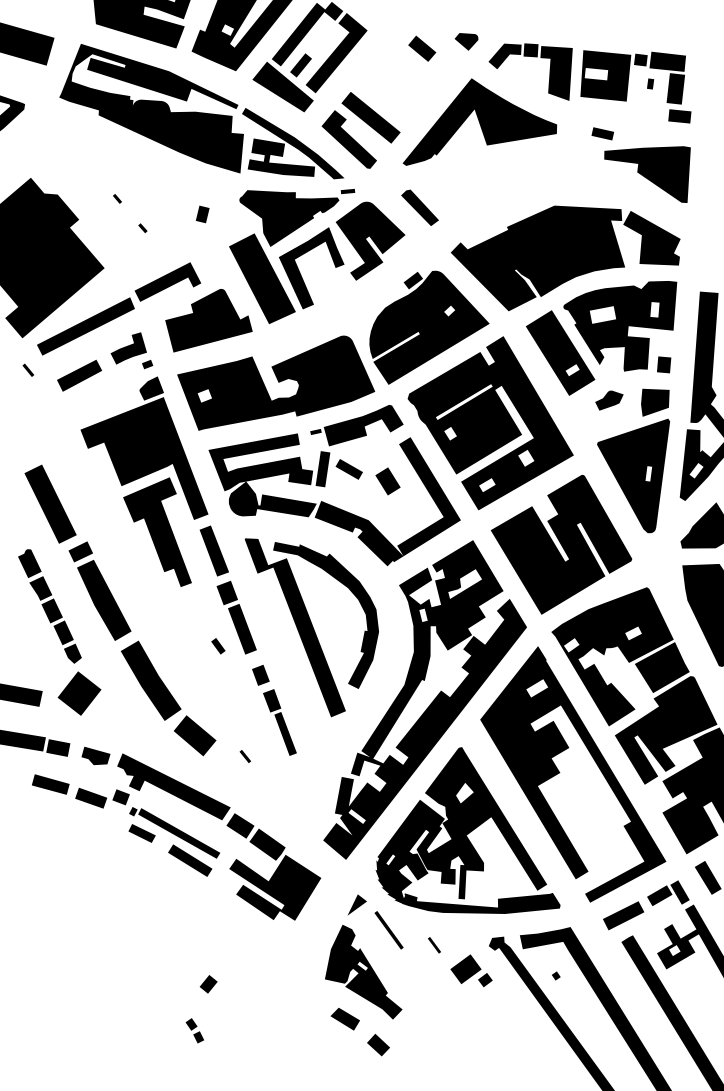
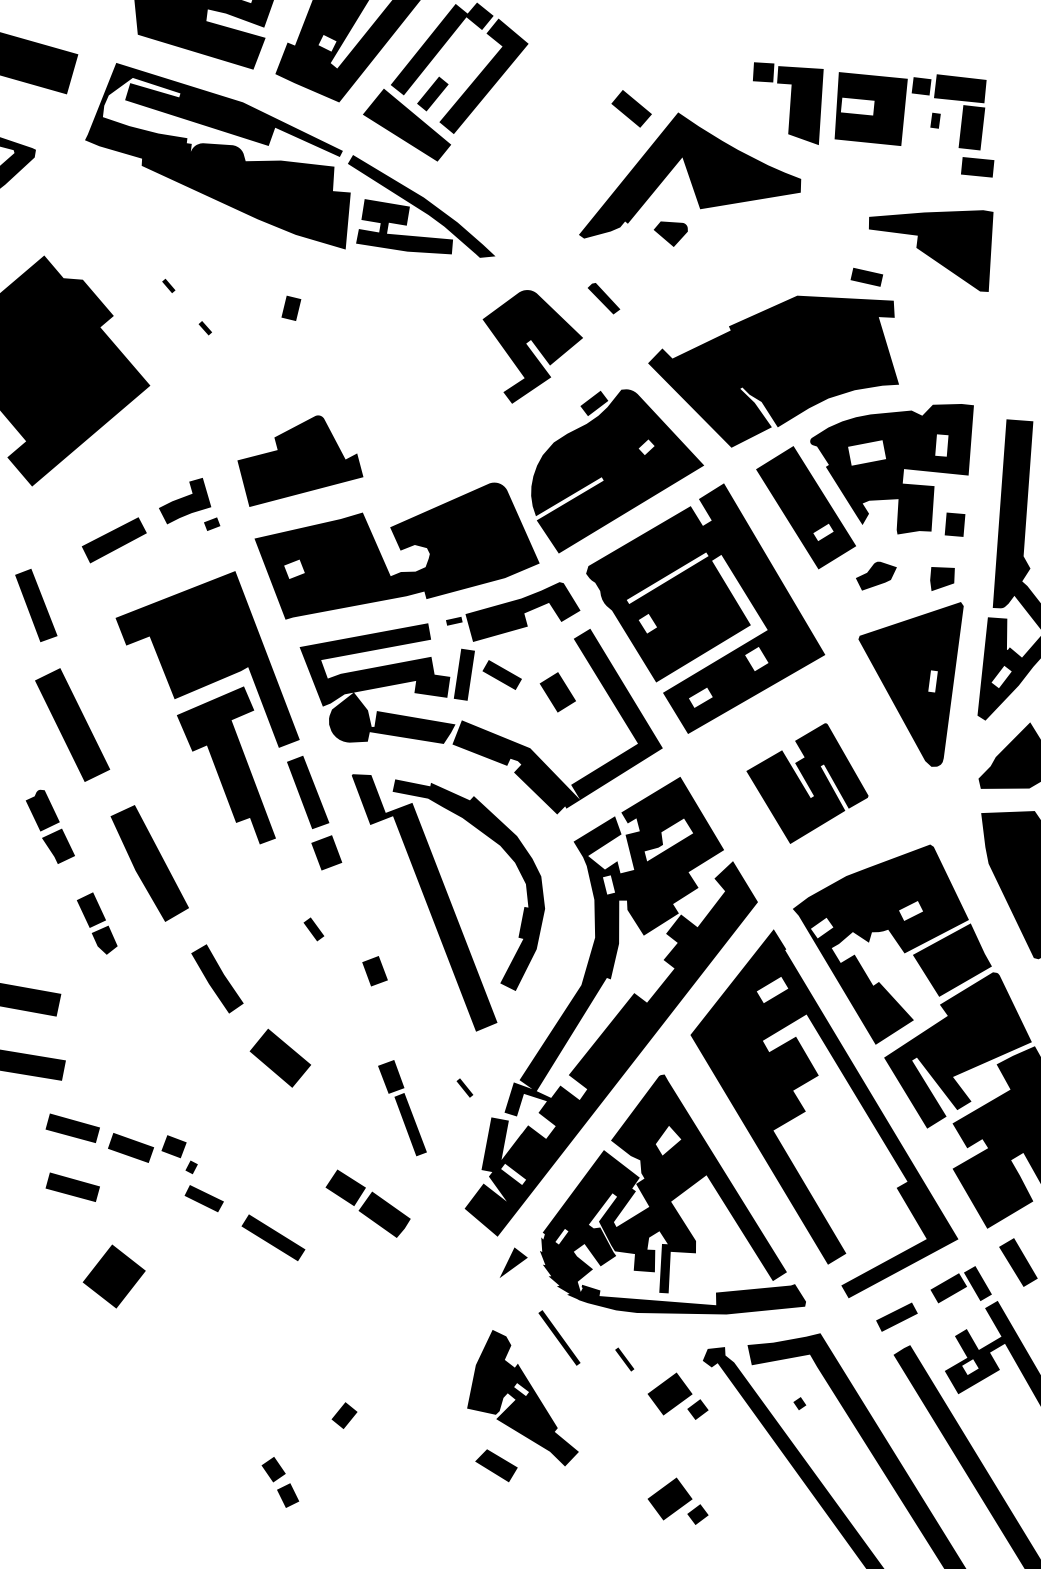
part: (466, 41) -> (670, 233), moved
part: (422, 48) -> (631, 108), moved
fill: (504, 56) -> (725, 81), removed
fill: (370, 117) -> (532, 168), removed
part: (602, 133) -> (866, 276), moved
fill: (349, 139) -> (502, 200), removed
part: (419, 207) -> (603, 298), size x0.6
fill: (651, 237) -> (936, 341), removed
part: (292, 256) -> (420, 368), removed
part: (119, 308) -> (171, 443), removed
fill: (28, 370) -> (40, 532), removed
fill: (151, 388) -> (217, 558), removed
part: (655, 402) -> (942, 578), size x0.6
part: (24, 420) -> (35, 604), added
part: (561, 544) -> (807, 783), size x0.6
fill: (80, 551) -> (115, 793), removed
fill: (52, 610) -> (75, 877), removed
fill: (241, 628) -> (347, 903), removed
part: (151, 680) -> (217, 978), size x0.6
part: (79, 693) -> (114, 1276), moved
part: (279, 722) -> (401, 1108), moved
fill: (58, 747) -> (83, 1075), removed
part: (95, 755) -> (137, 1086), removed
part: (244, 756) -> (463, 1087), moved
fill: (173, 786) -> (249, 1131), removed
part: (50, 825) -> (72, 1187), added
fill: (179, 833) -> (258, 1198), removed
fill: (275, 887) -> (396, 1276), removed
part: (356, 904) -> (512, 1262), moved
part: (623, 915) -> (896, 1316), size x0.7
part: (208, 984) -> (344, 1415), moved
part: (194, 1030) -> (279, 1482), size x1.4
part: (471, 1043) -> (677, 1500), added
part: (378, 1045) -> (544, 1503), removed

